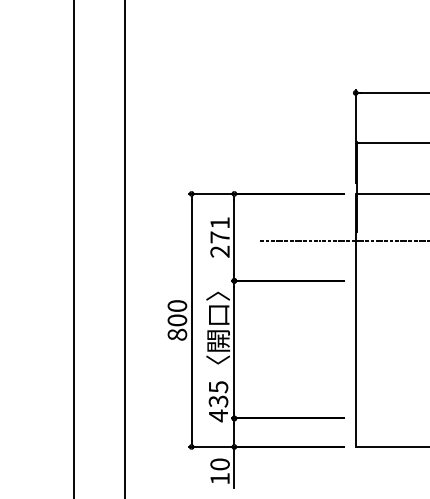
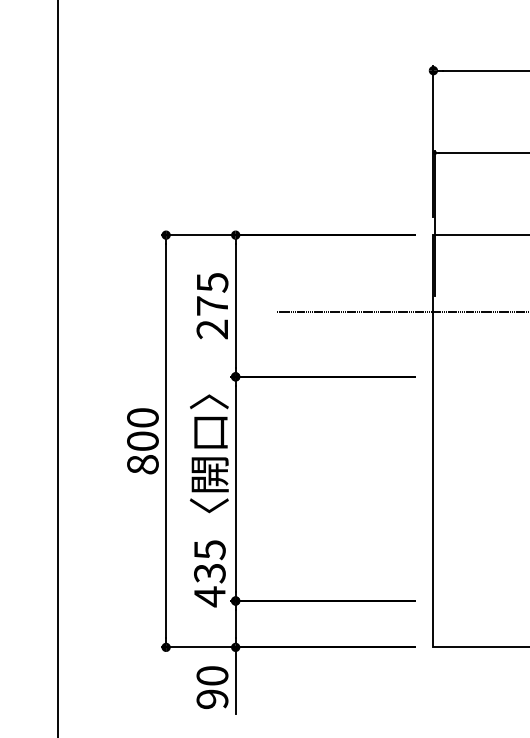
text: (219, 223) -> (211, 283), 271 -> 275
text: (219, 478) -> (211, 698), 10 -> 90

